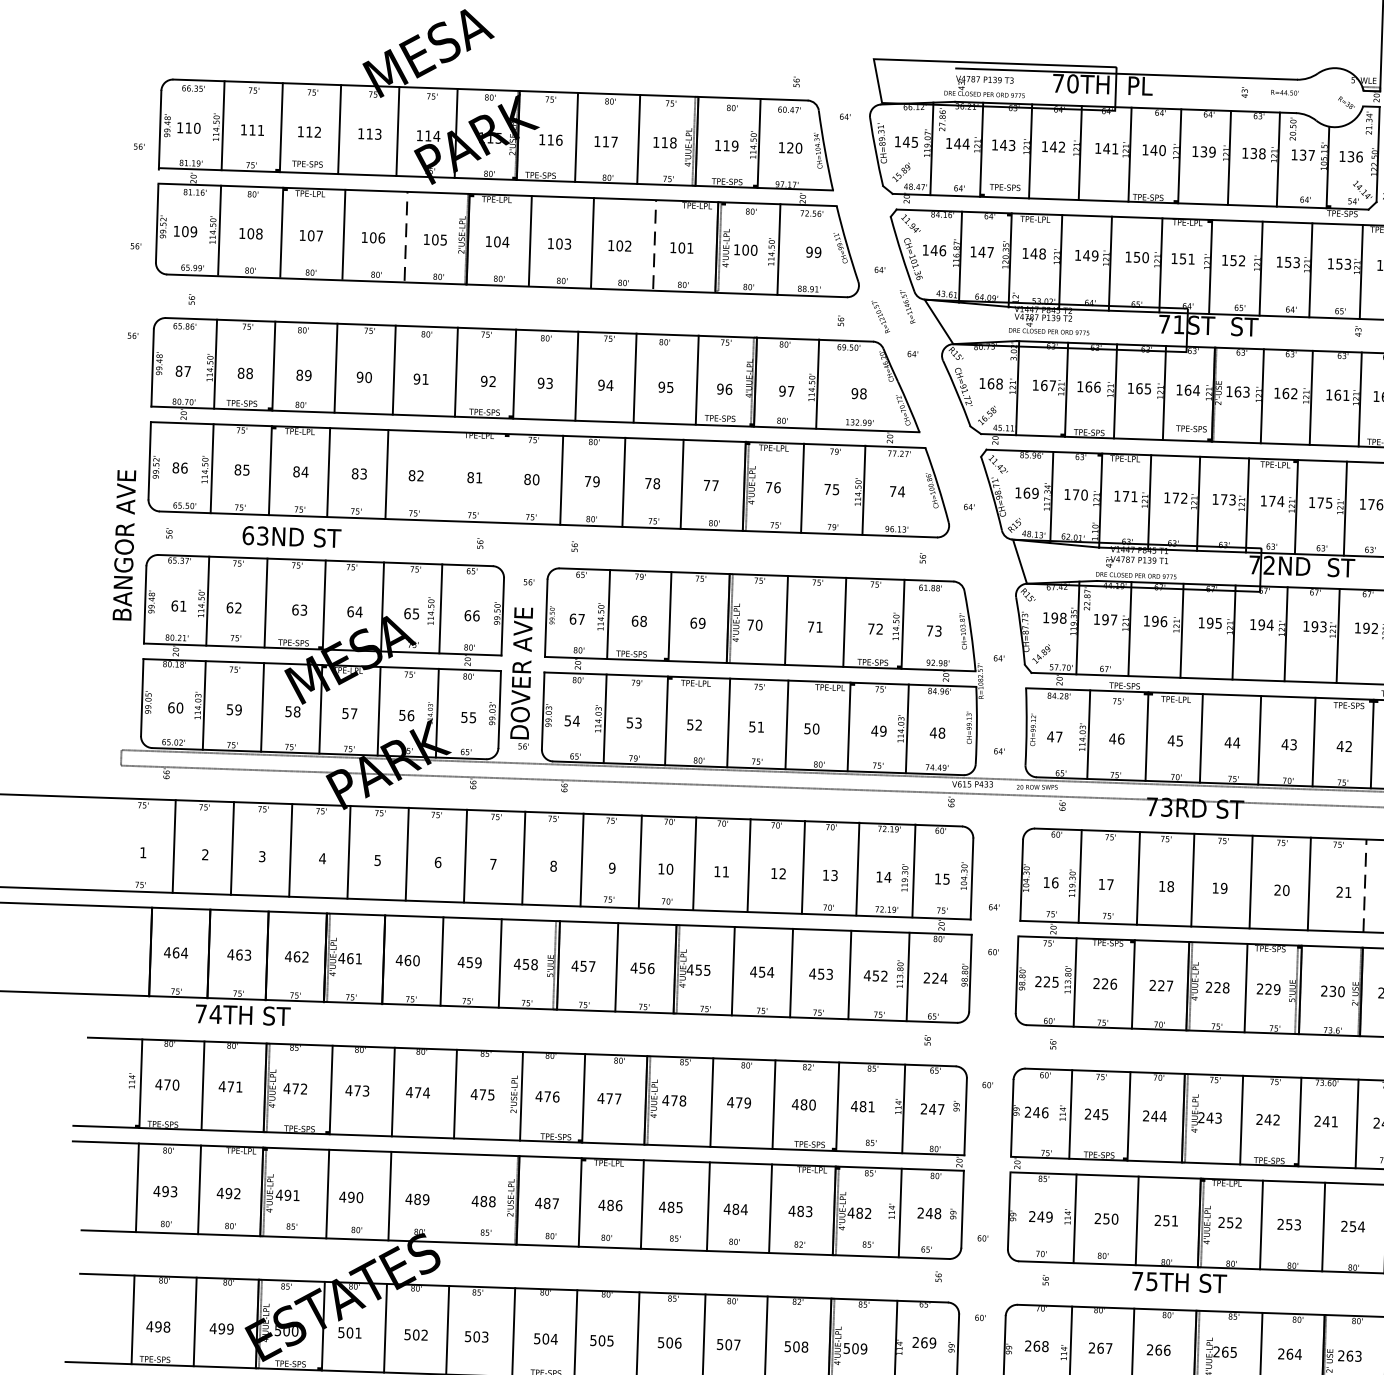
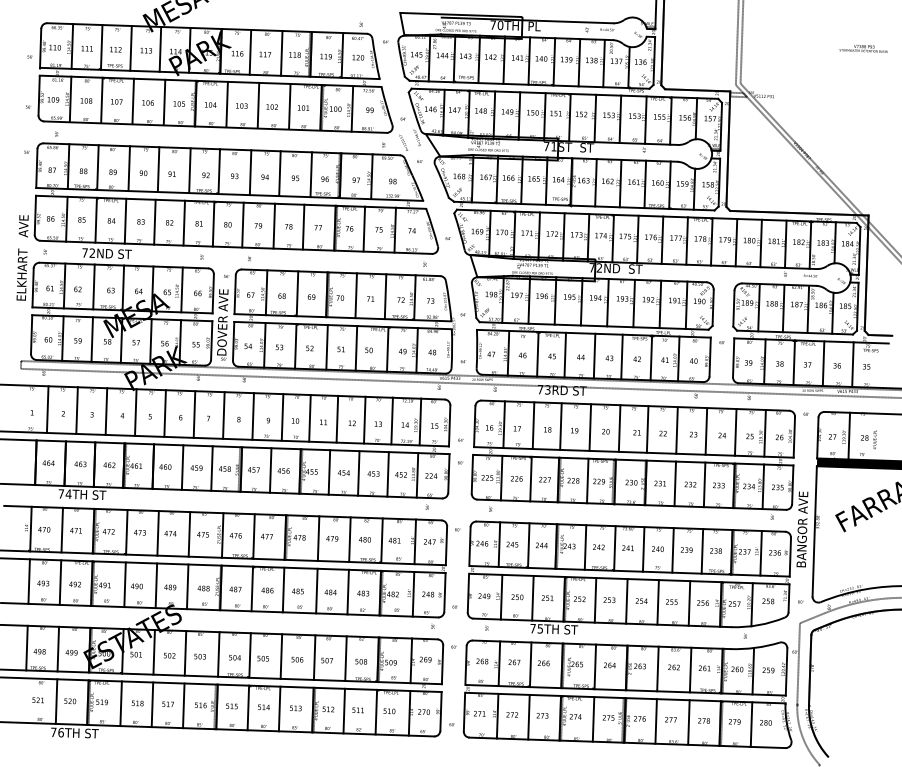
line: (405, 234) -> (164, 101), dashed -> solid
line: (654, 242) -> (289, 105), dashed -> solid
line: (445, 475) -> (184, 222), added
line: (503, 477) -> (213, 223), added
text: (255, 534) -> (88, 252), 63ND -> 72ND
text: (124, 544) -> (22, 257), BANGOR AVE -> ELKHART   AVE
line: (1364, 883) -> (647, 428), dashed -> solid
line: (451, 1197) -> (187, 586), added

